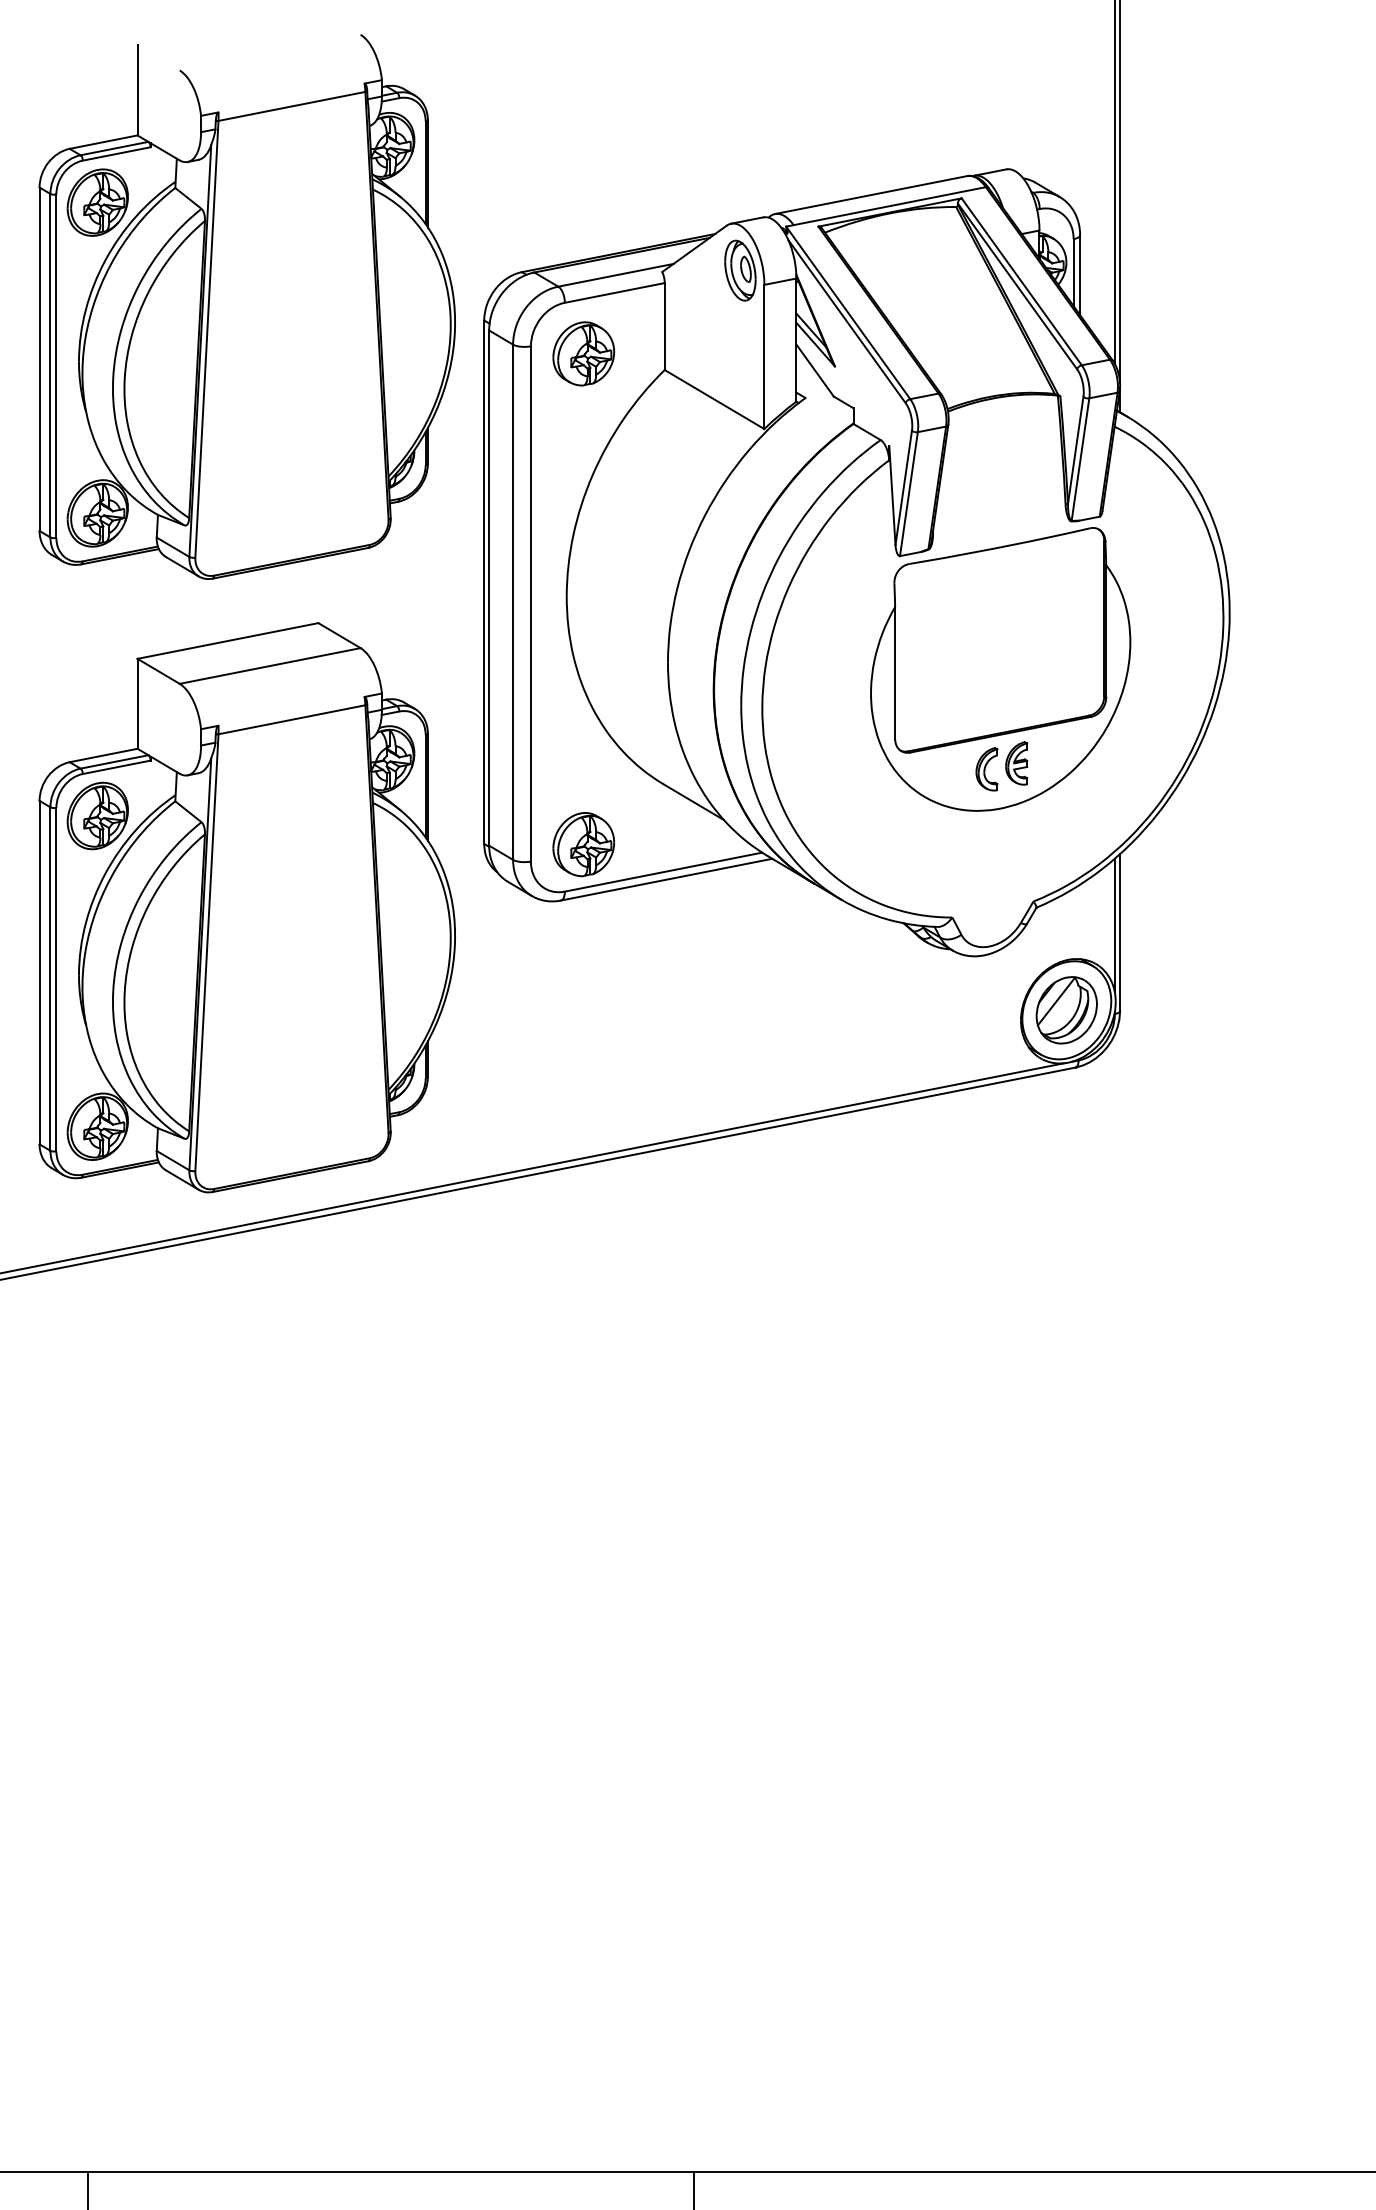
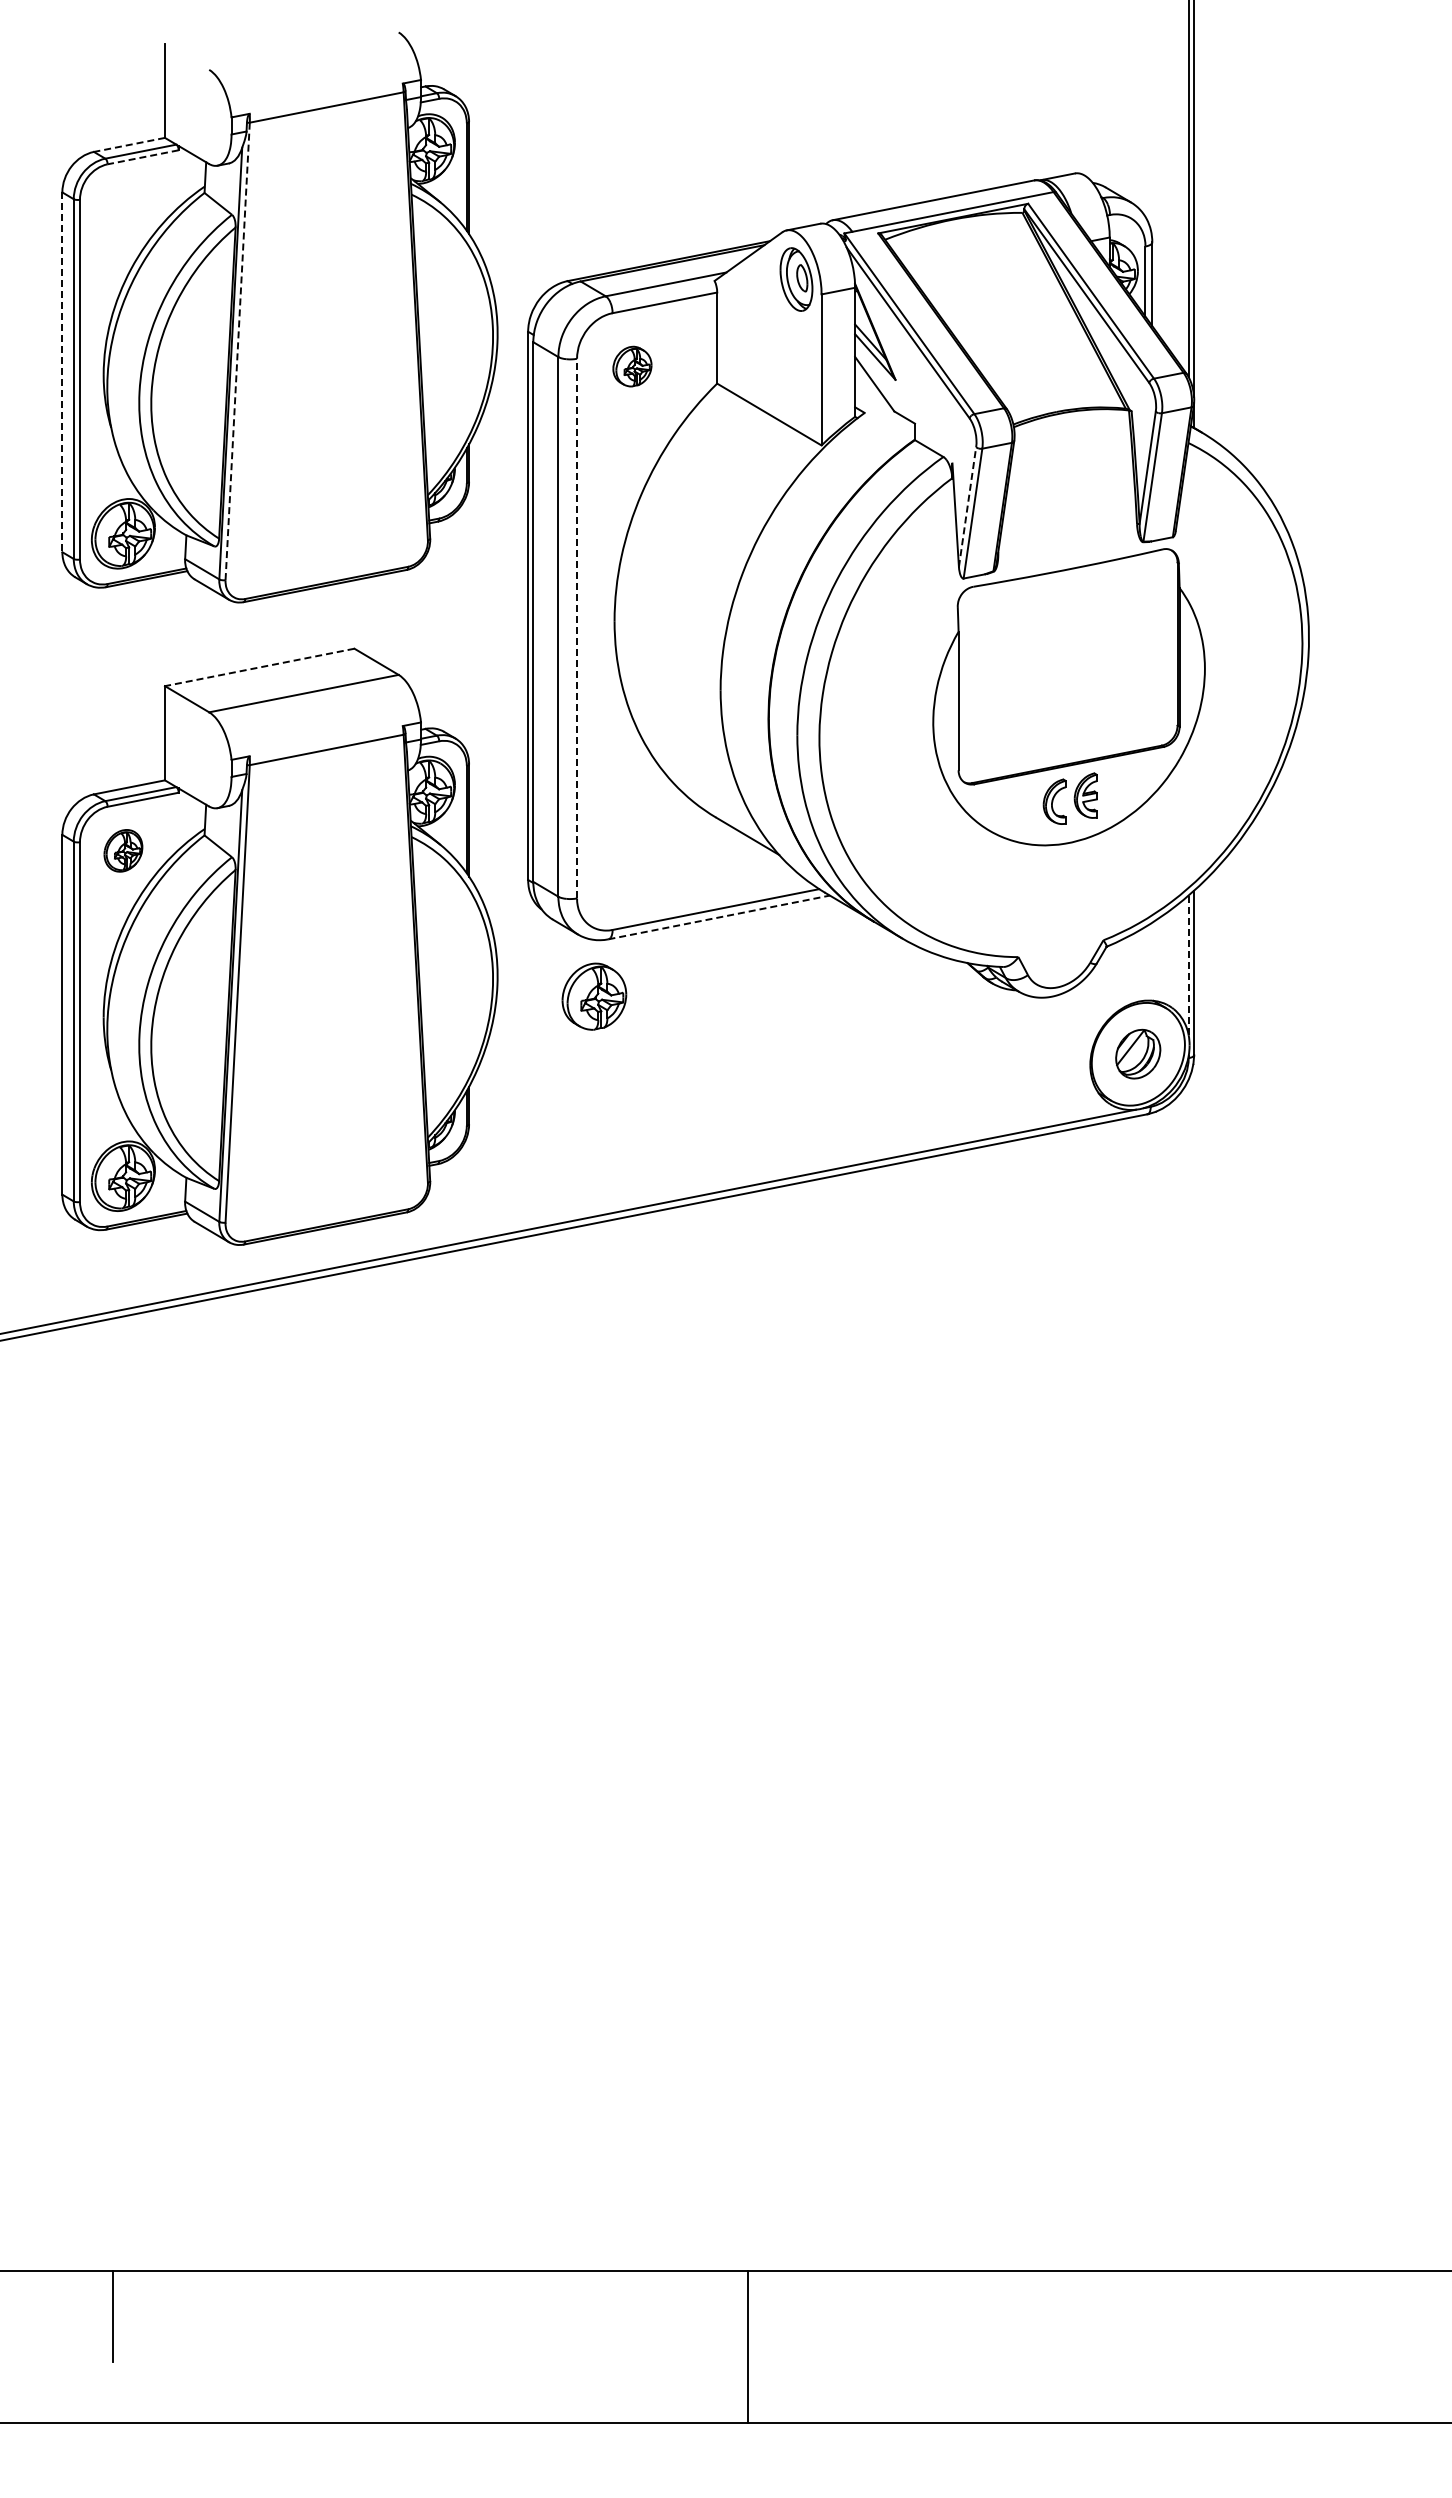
line: (102, 142) -> (128, 145), solid -> dashed
line: (116, 154) -> (142, 157), solid -> dashed
part: (97, 201) -> (123, 207), removed
line: (206, 339) -> (237, 351), solid -> dashed
part: (583, 353) -> (632, 366), size x0.6
line: (39, 359) -> (62, 372), solid -> dashed
line: (903, 488) -> (967, 507), solid -> dashed
line: (531, 603) -> (577, 628), solid -> dashed
line: (227, 641) -> (259, 667), solid -> dashed
part: (97, 815) -> (123, 850), size x0.6
part: (583, 844) -> (594, 996), moved
line: (666, 879) -> (719, 917), solid -> dashed
line: (1114, 925) -> (1188, 965), solid -> dashed
part: (1065, 1009) -> (1137, 1053), size x0.7

